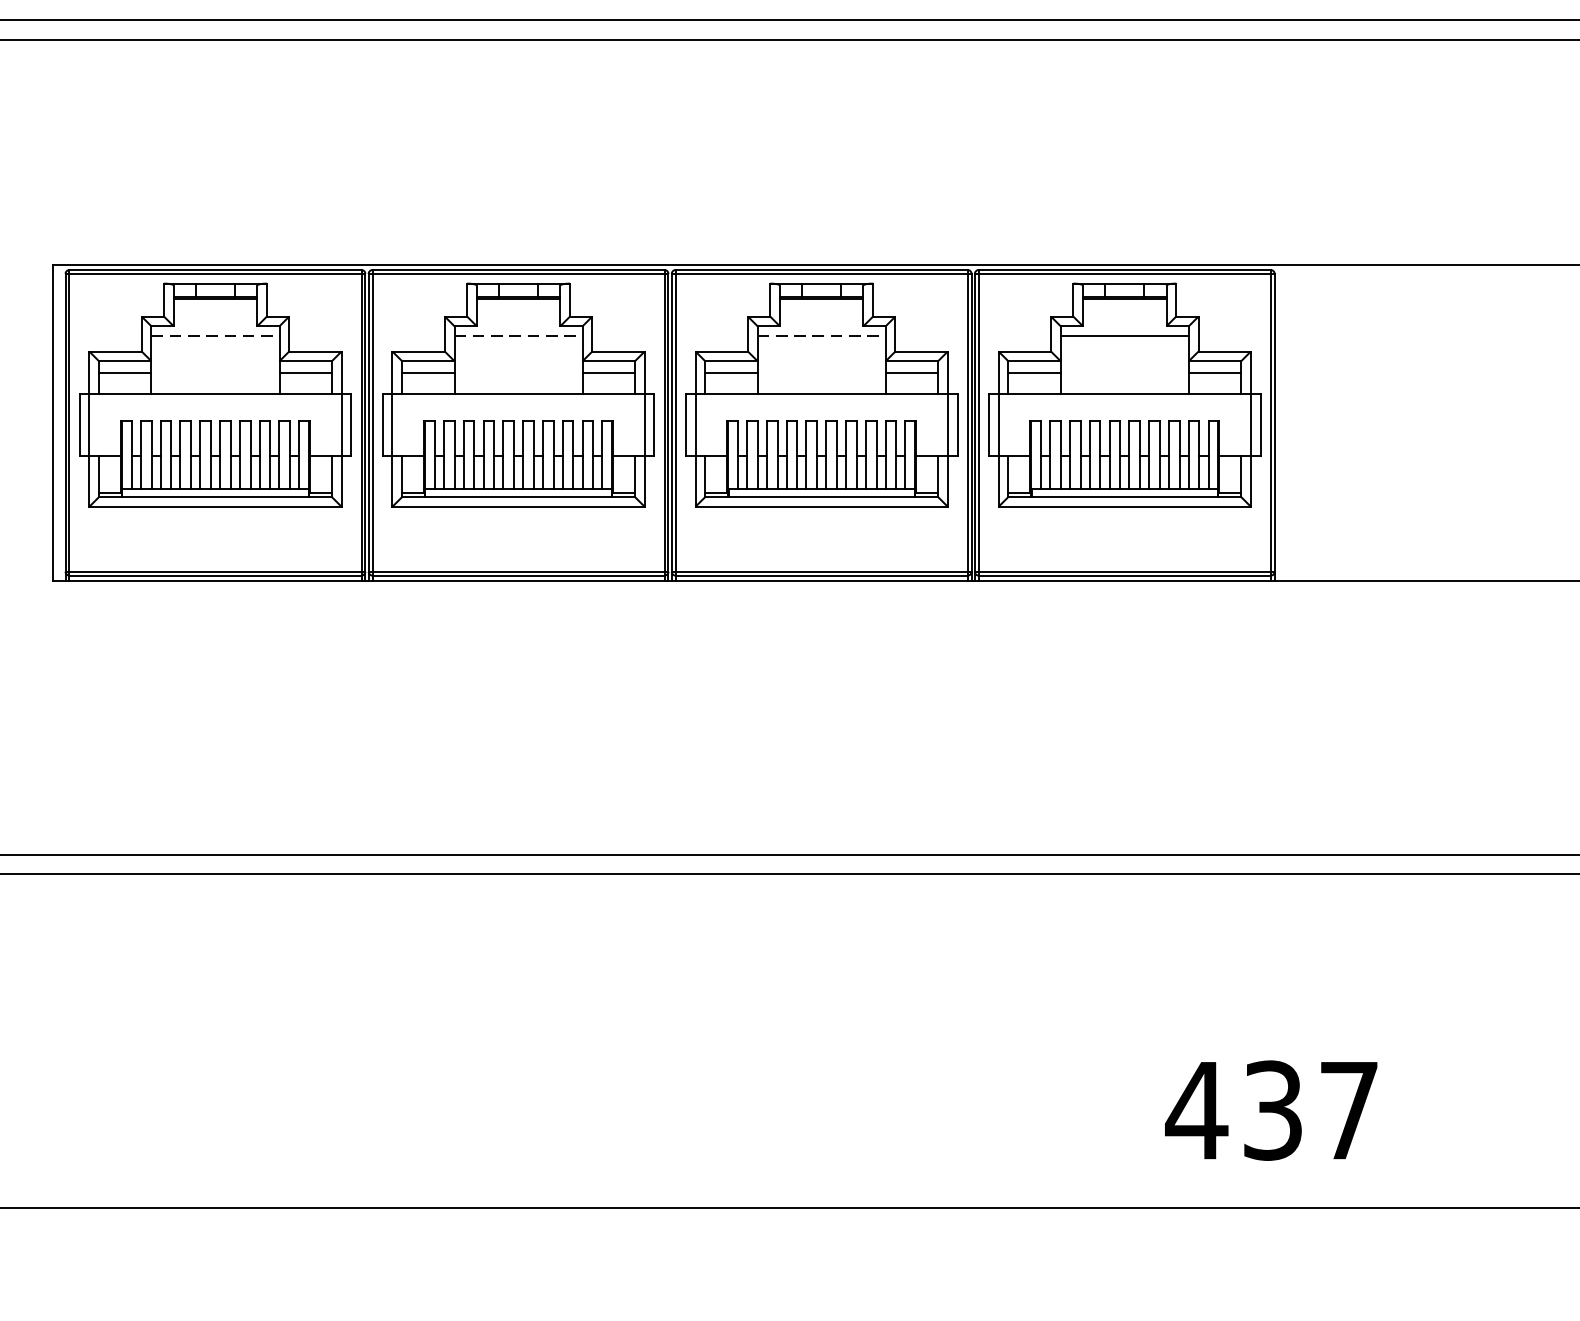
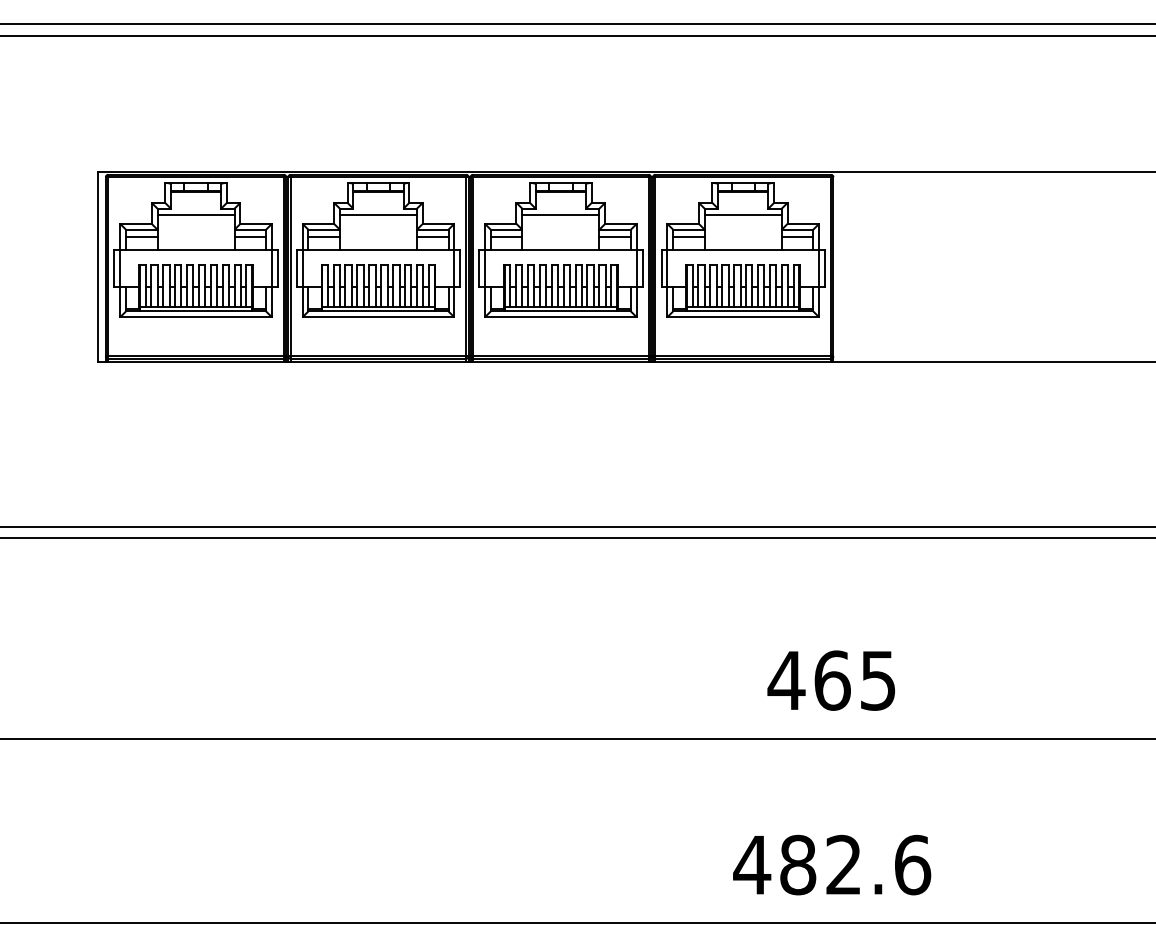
line: (216, 335) -> (196, 214), dashed -> solid
line: (518, 335) -> (378, 214), dashed -> solid
line: (821, 335) -> (560, 214), dashed -> solid
text: (1309, 1110) -> (854, 680), 437 -> 465

